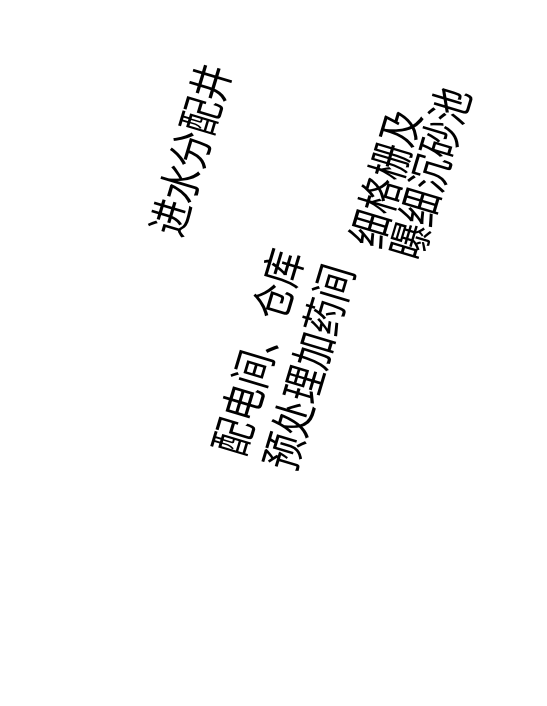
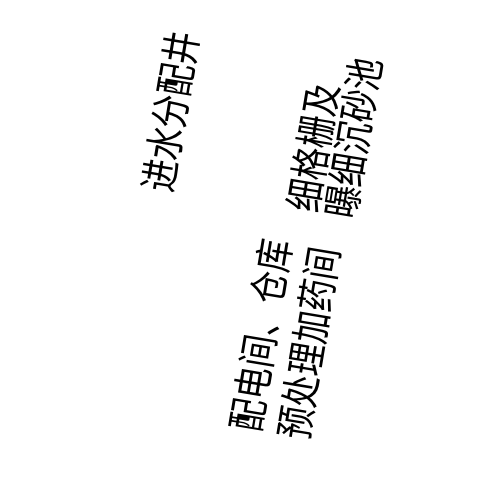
text: (189, 150) -> (169, 112), moved
text: (409, 173) -> (334, 140), moved

